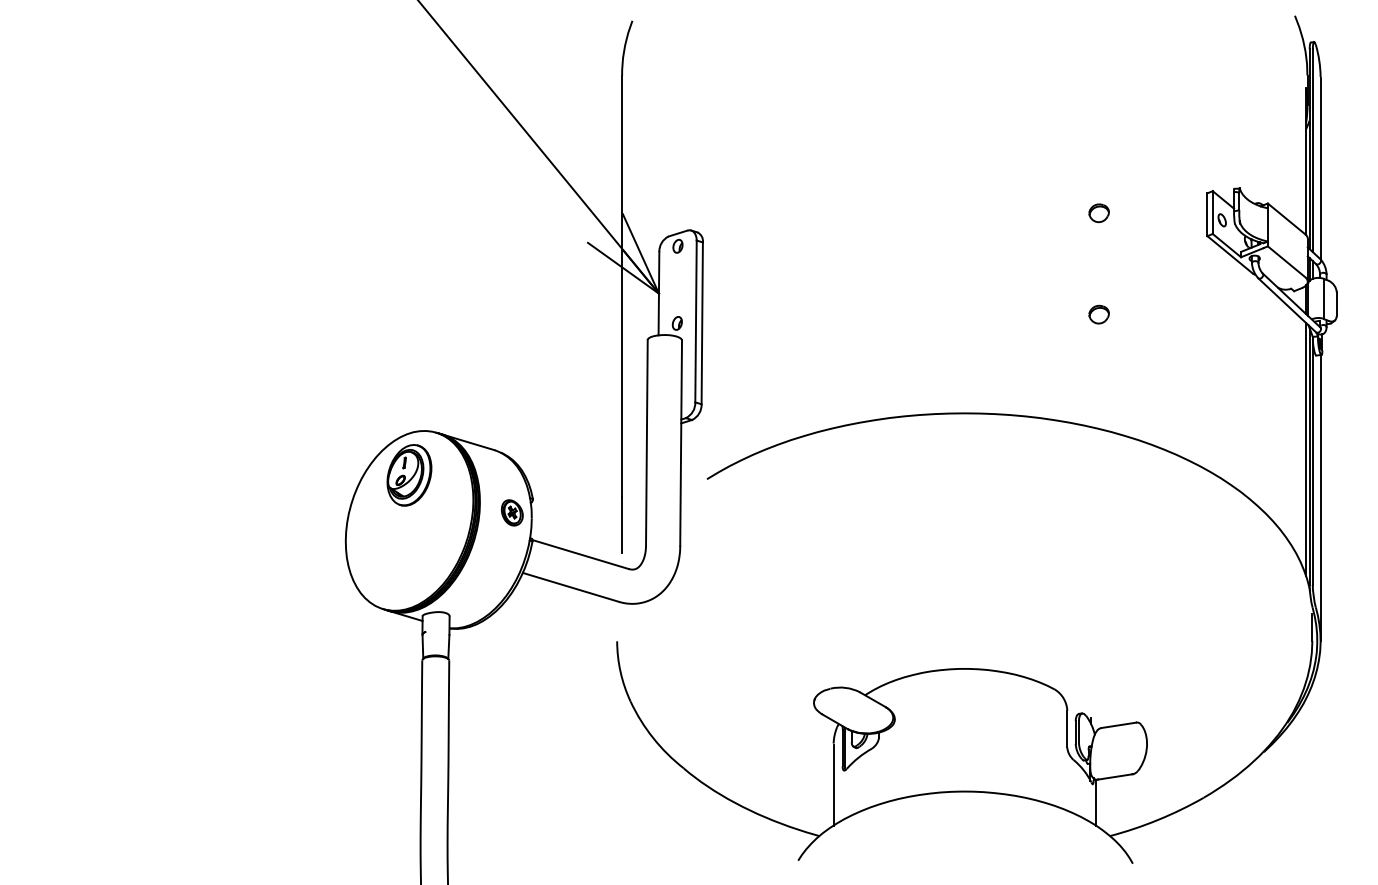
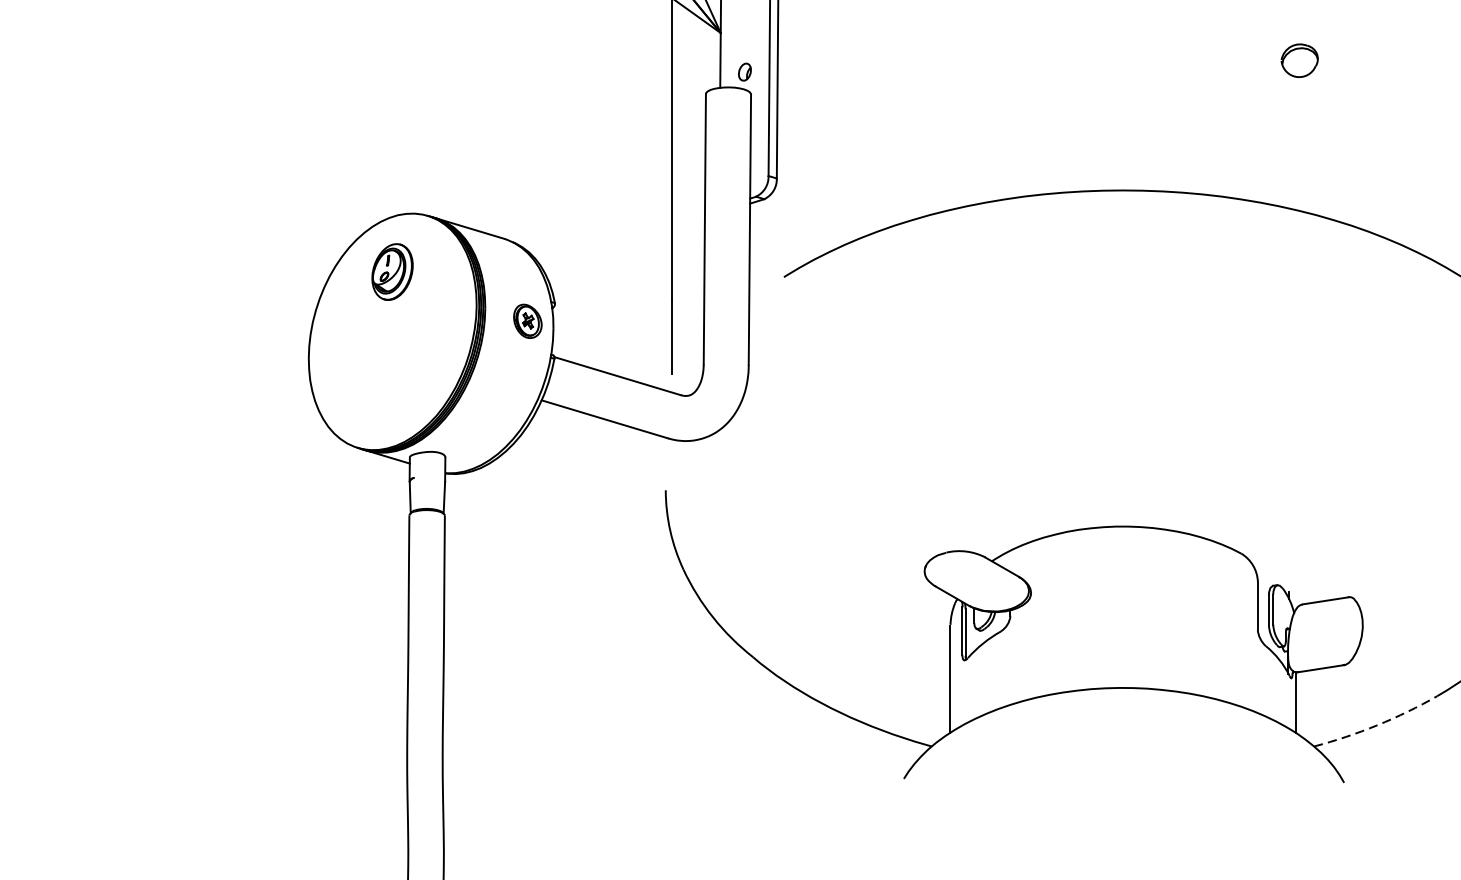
part: (1098, 314) -> (1298, 60), size x1.4
part: (409, 475) -> (392, 272), size x0.7
arc: (1158, 819) -> (1377, 724), solid -> dashed

